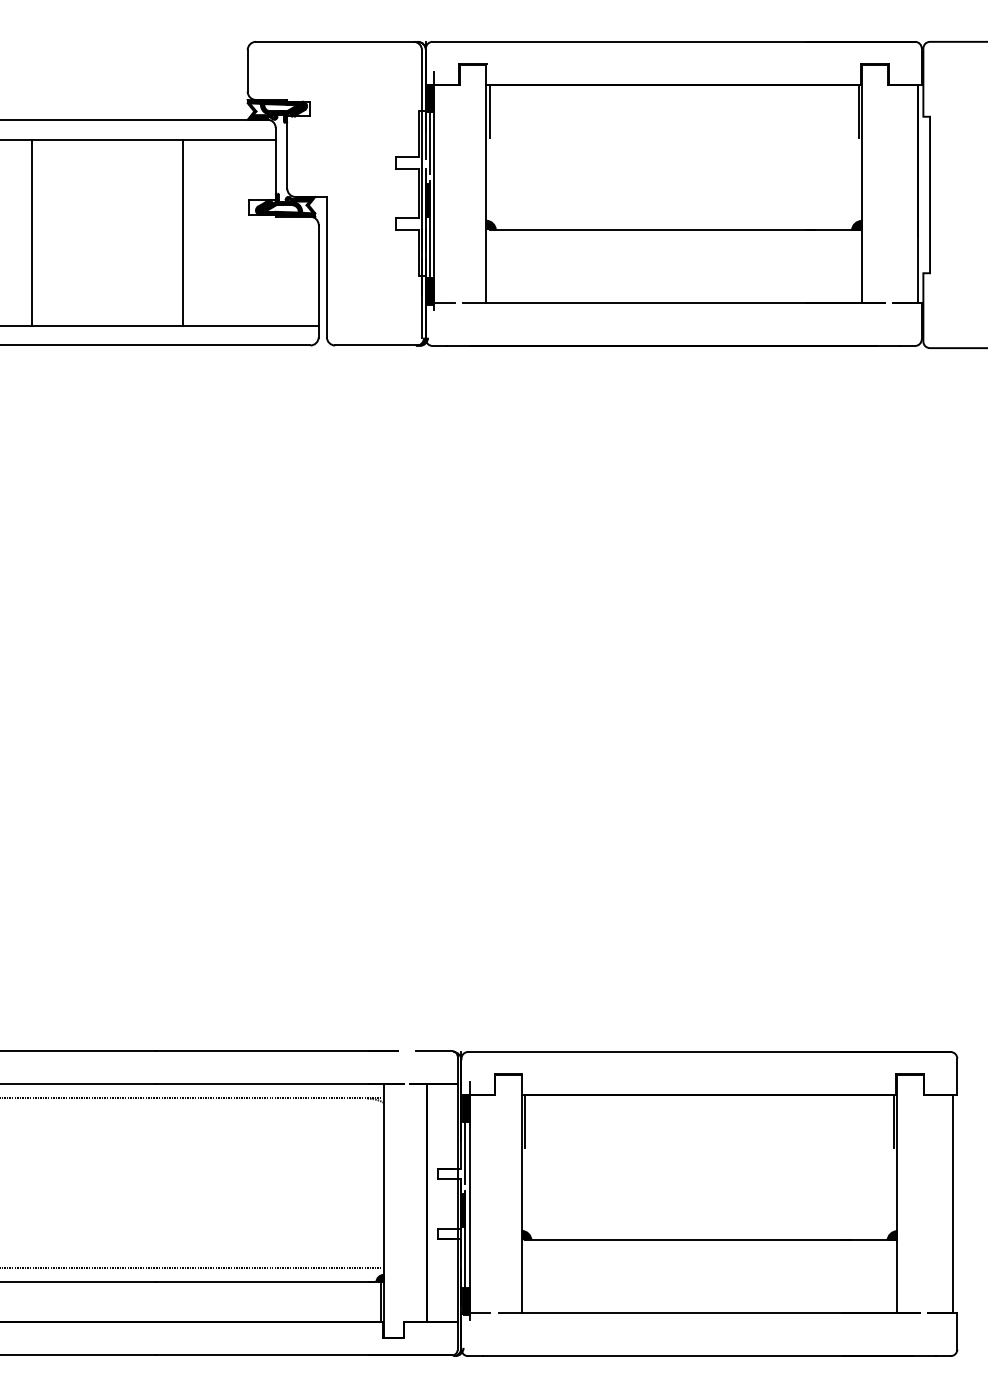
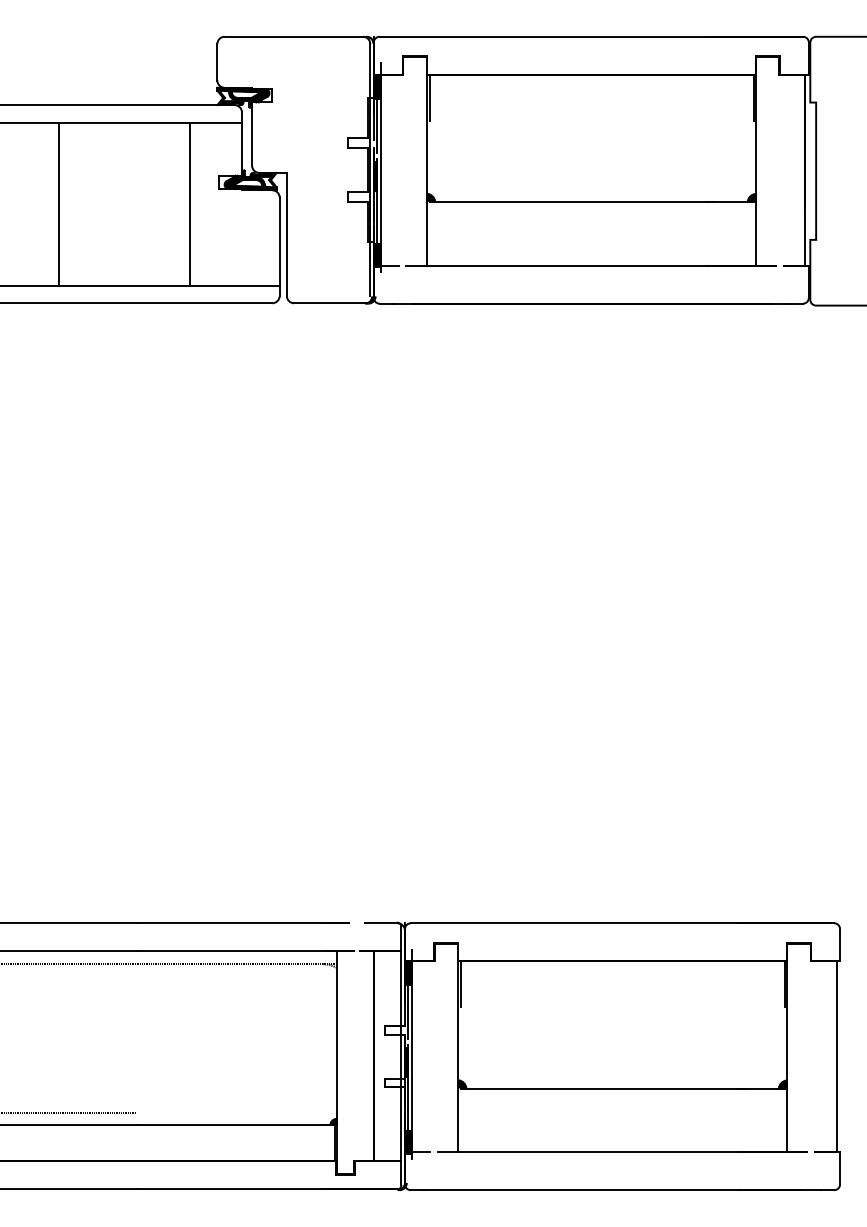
line: (31, 231) -> (58, 203), moved
line: (182, 231) -> (189, 203), moved
line: (269, 1267) -> (236, 1112), removed

